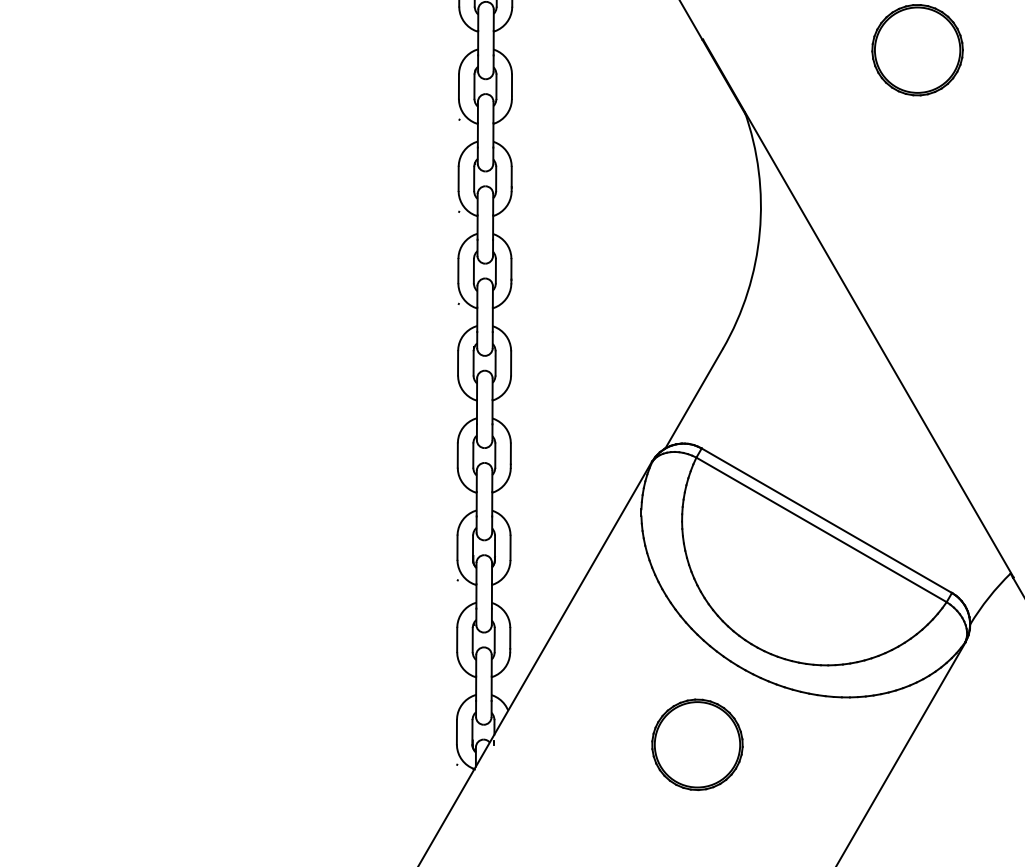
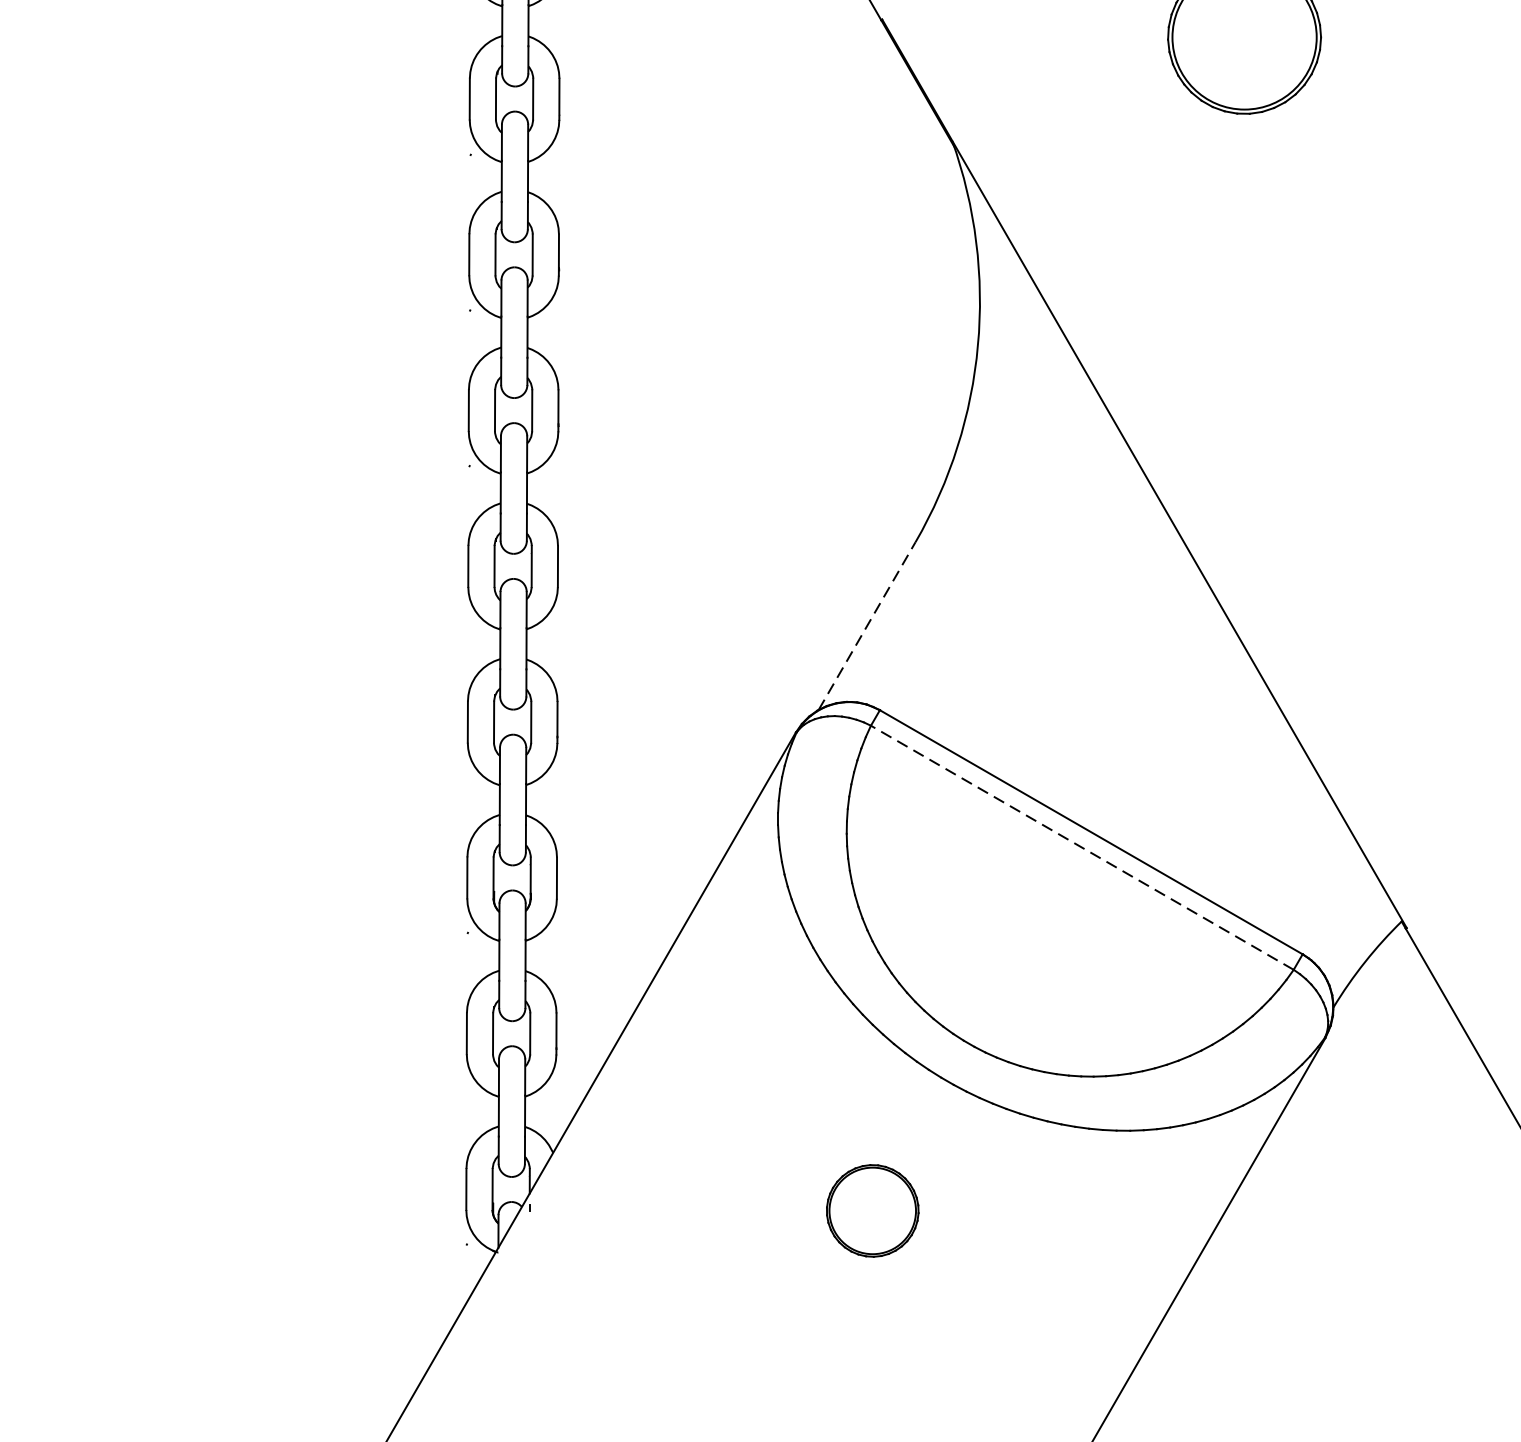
line: (694, 398) -> (867, 625), solid -> dashed
line: (821, 529) -> (1082, 847), solid -> dashed
part: (697, 744) -> (872, 1210), size x0.6

